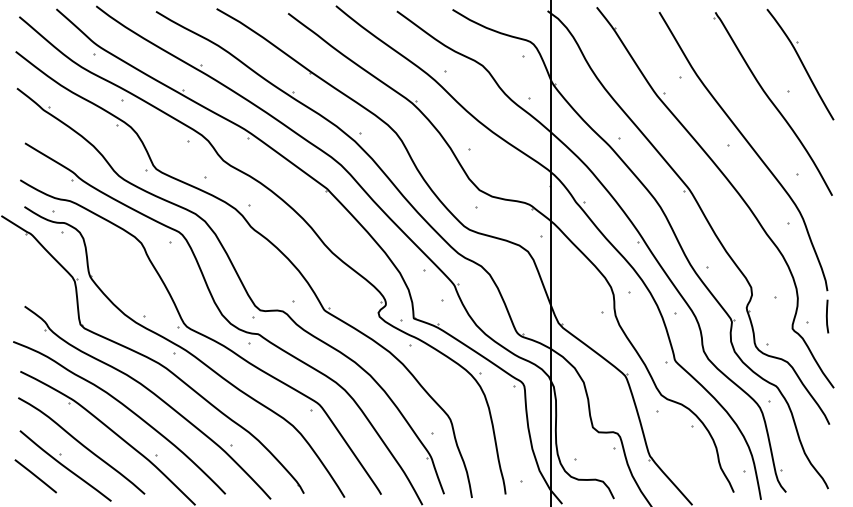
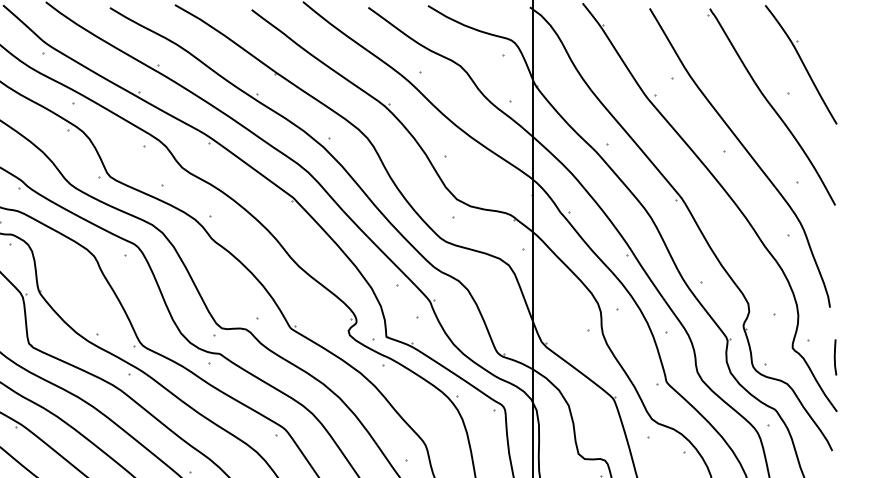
line: (827, 316) -> (835, 357), moved

